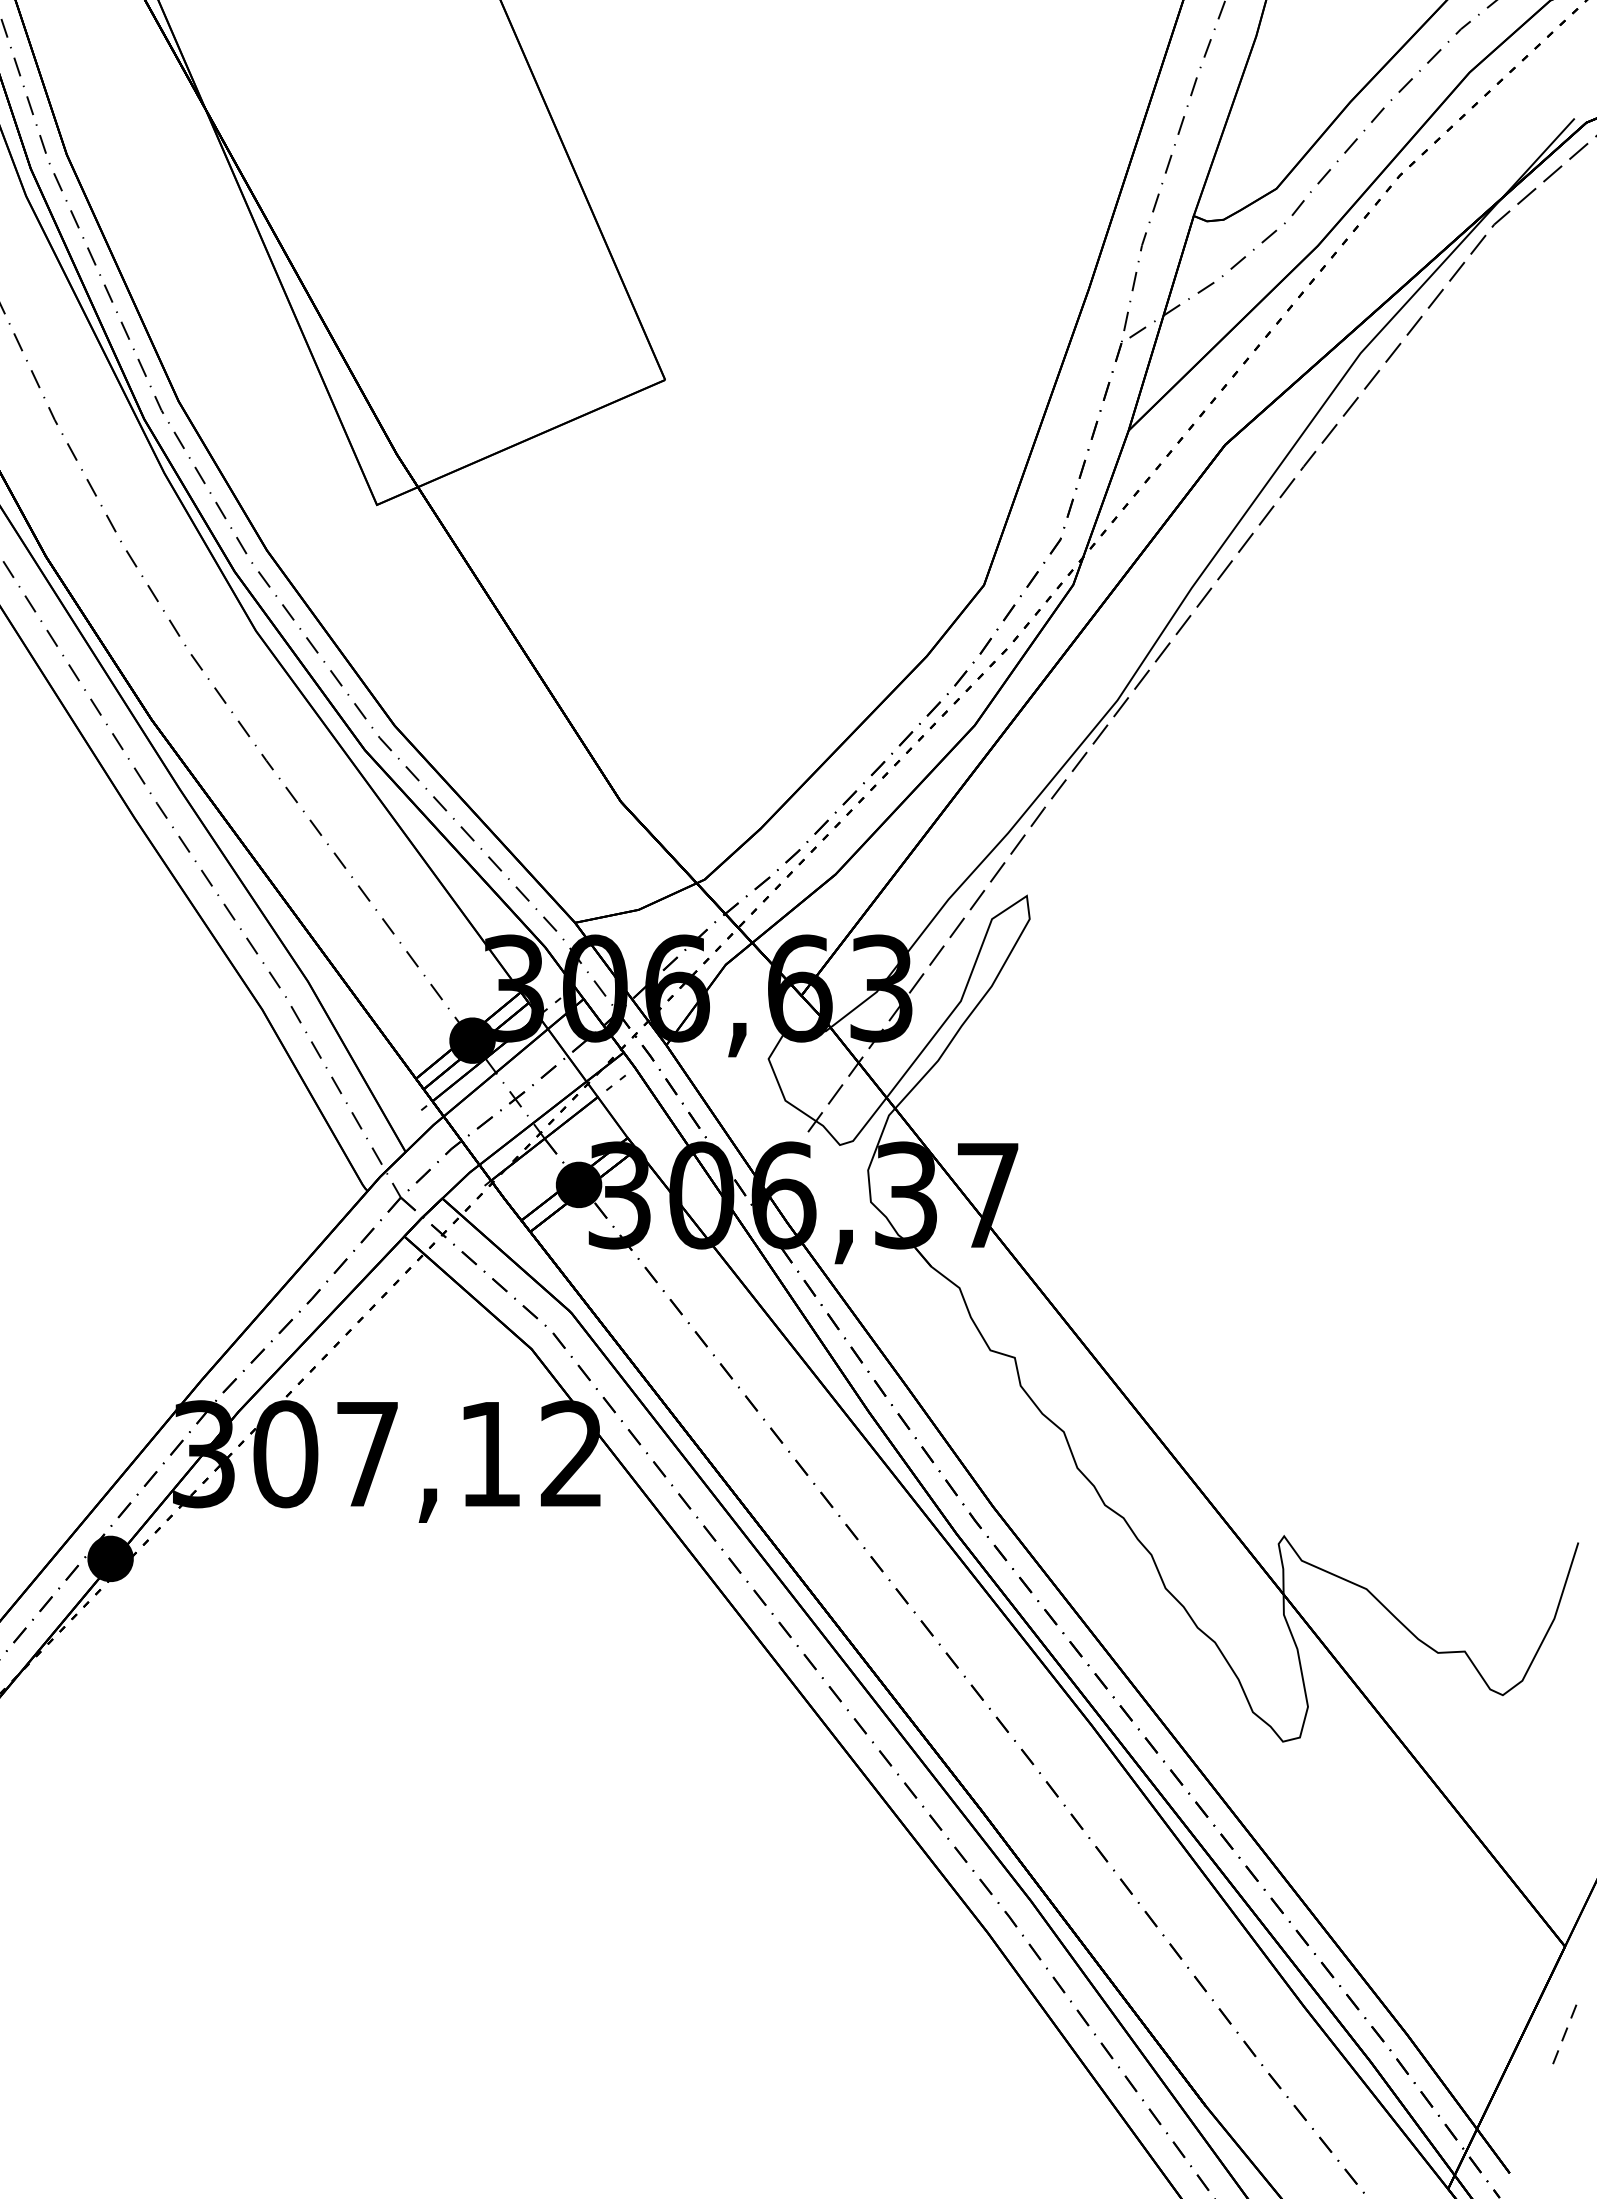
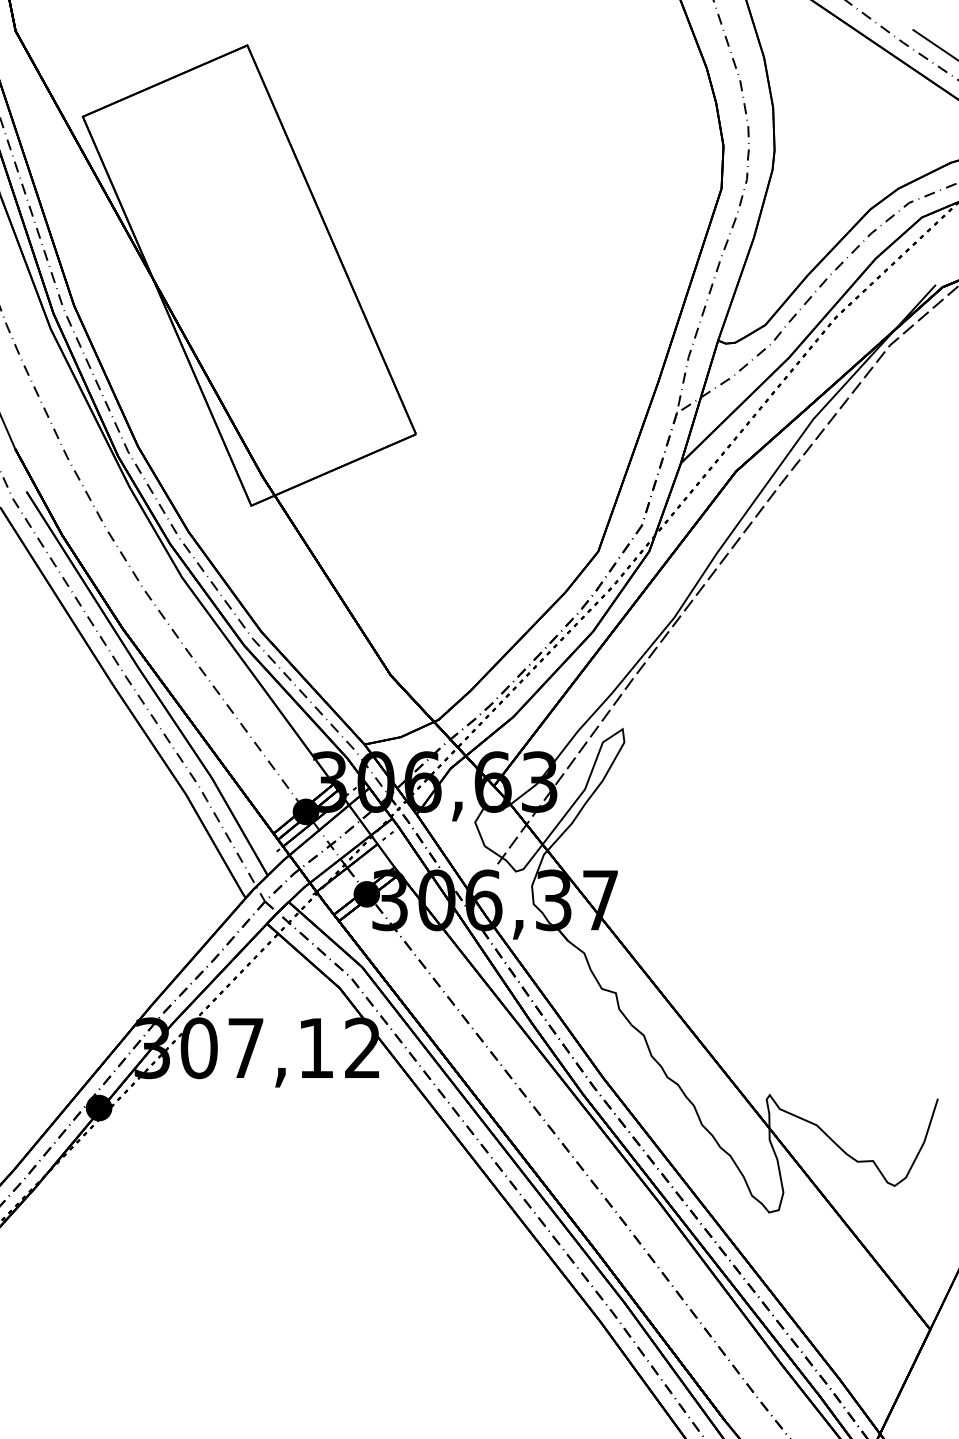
line: (1563, 2033) -> (929, 1379), removed

